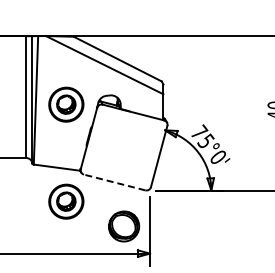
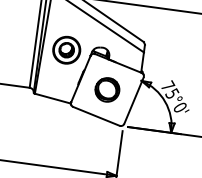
line: (114, 182) -> (96, 116), dashed -> solid
part: (66, 201) -> (56, 126), removed
part: (124, 226) -> (107, 89), moved

